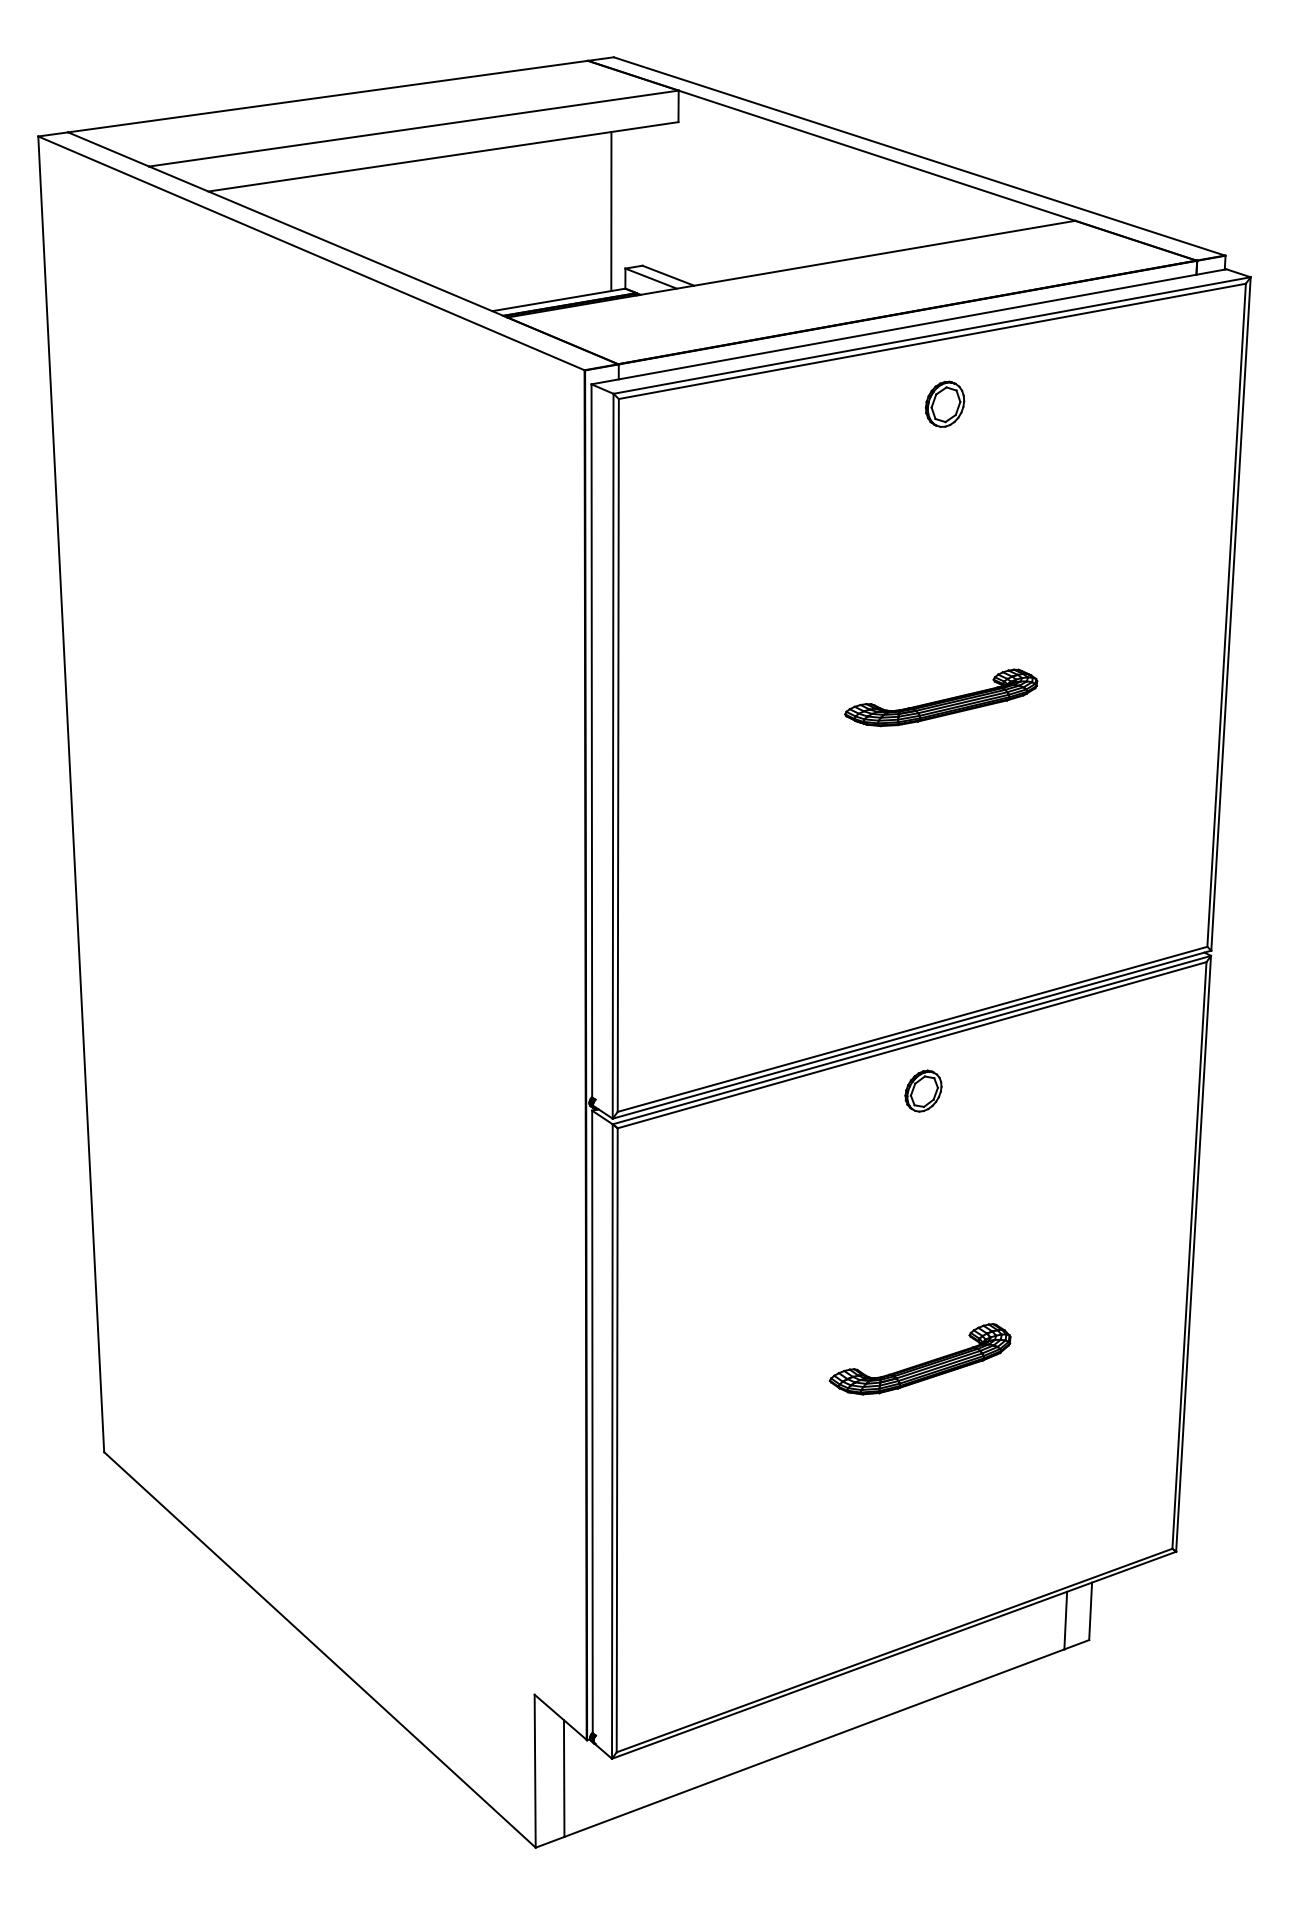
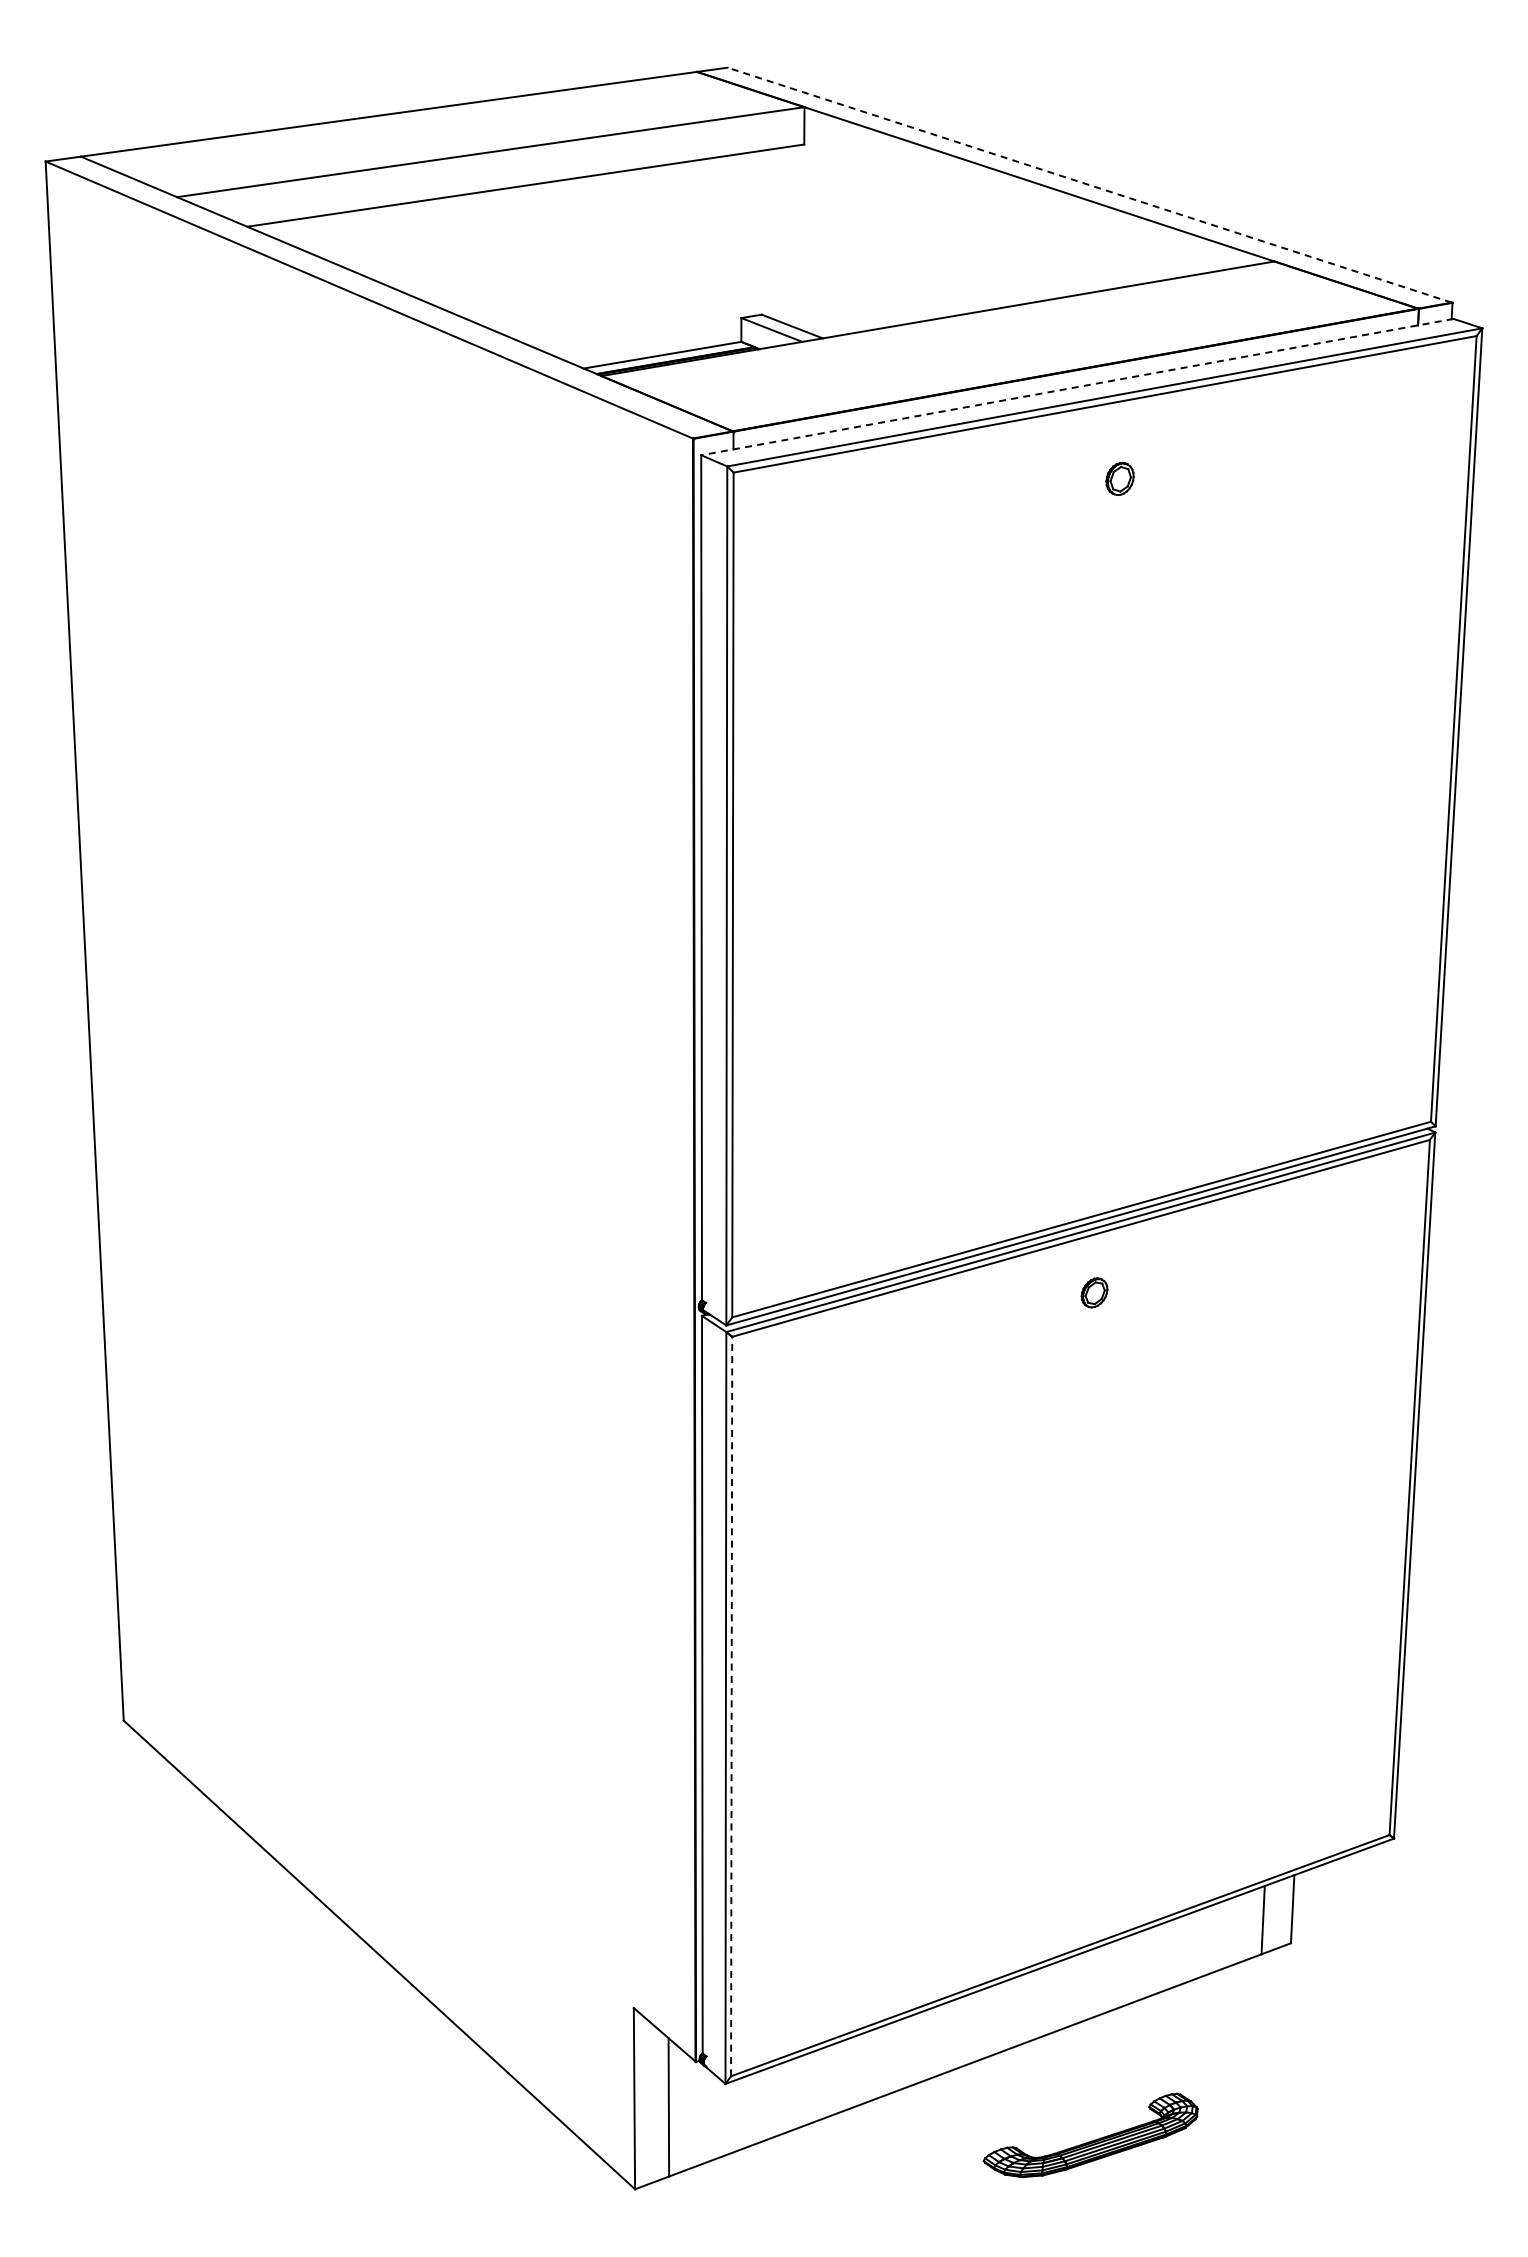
line: (919, 156) -> (1089, 185), solid -> dashed
line: (611, 211) -> (724, 250), removed
line: (908, 327) -> (1076, 387), solid -> dashed
part: (944, 403) -> (1119, 478), size x0.6
part: (941, 697) -> (1115, 826), removed
part: (923, 1090) -> (1094, 1292), size x0.6
part: (920, 1359) -> (1090, 2135), moved
line: (617, 1440) -> (731, 1706), solid -> dashed

